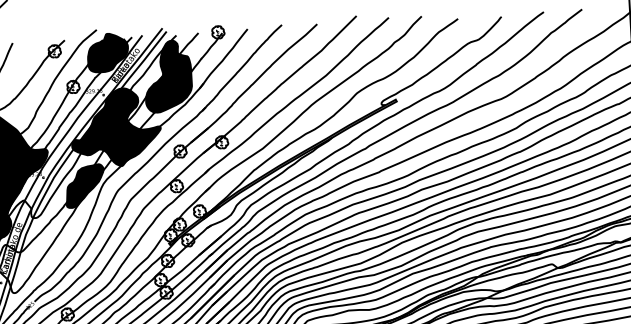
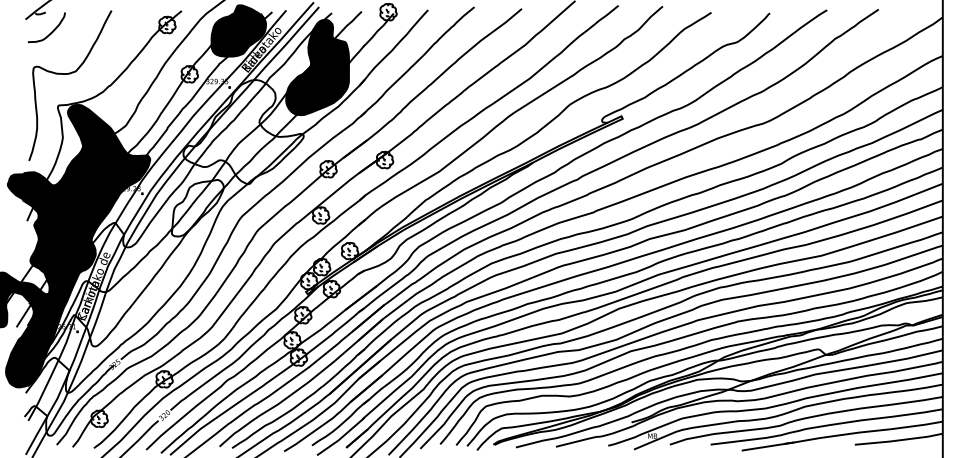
fill: (115, 127) -> (243, 132), removed
fill: (84, 185) -> (197, 207), removed

